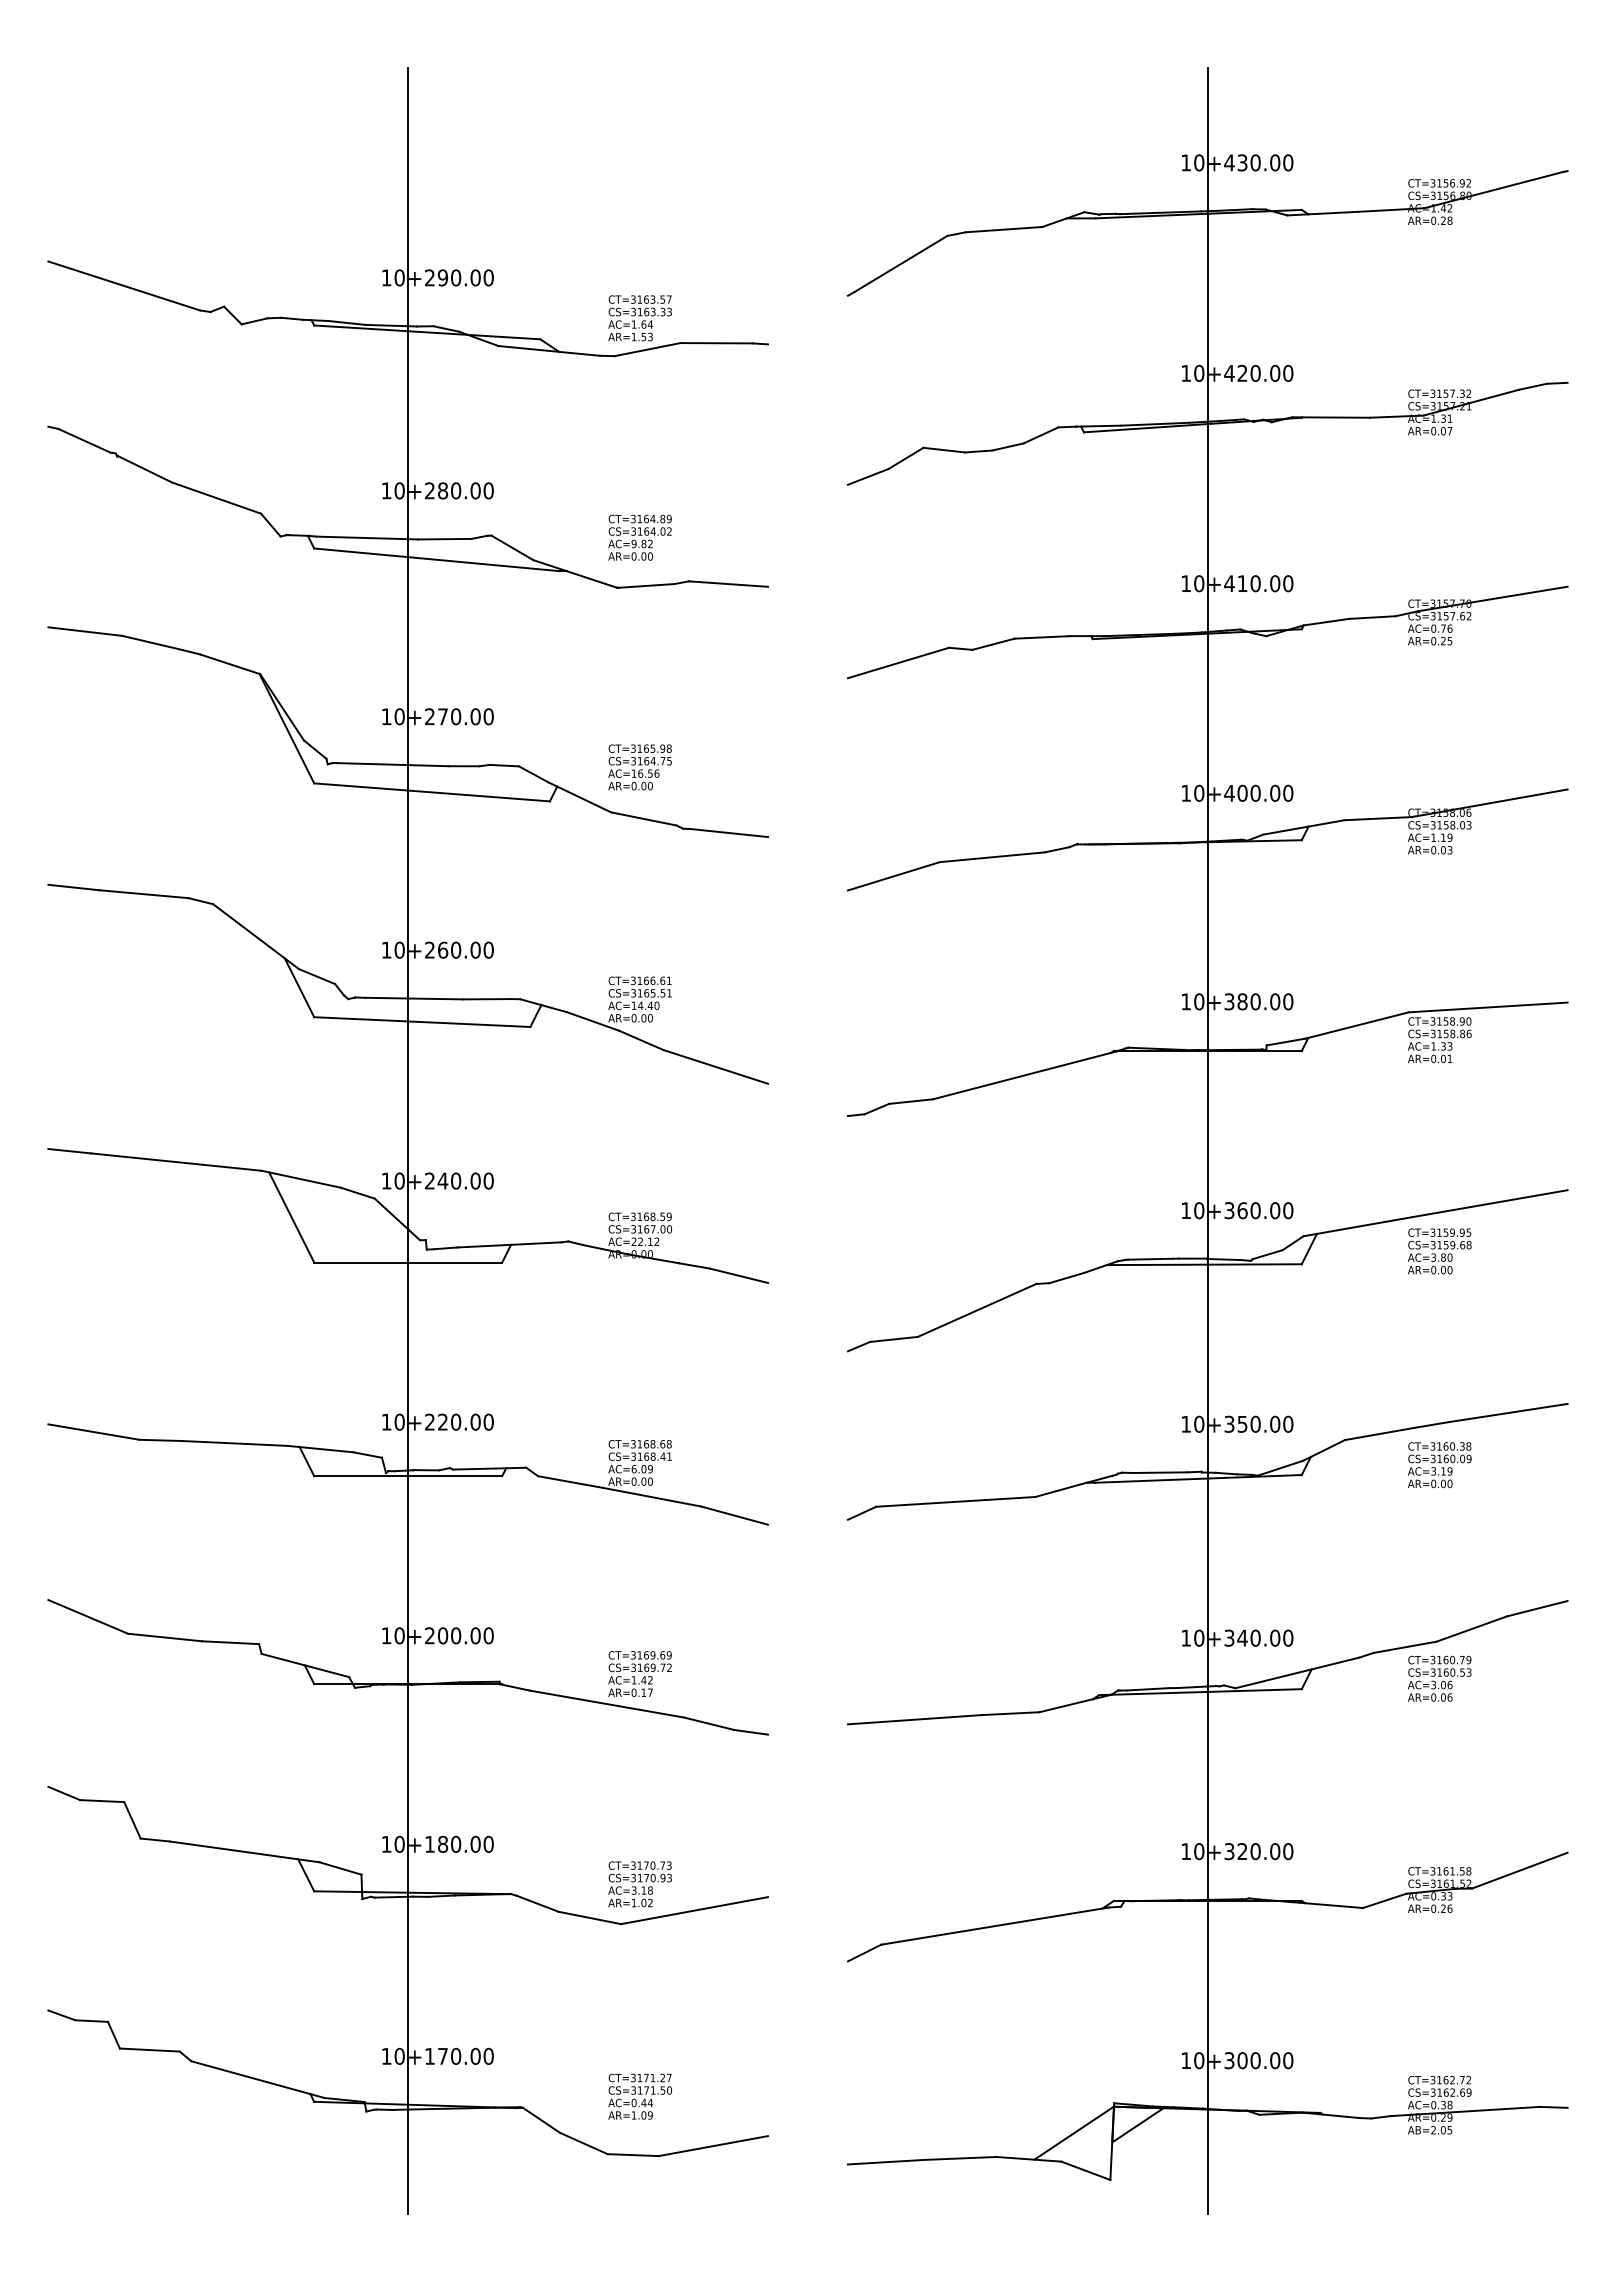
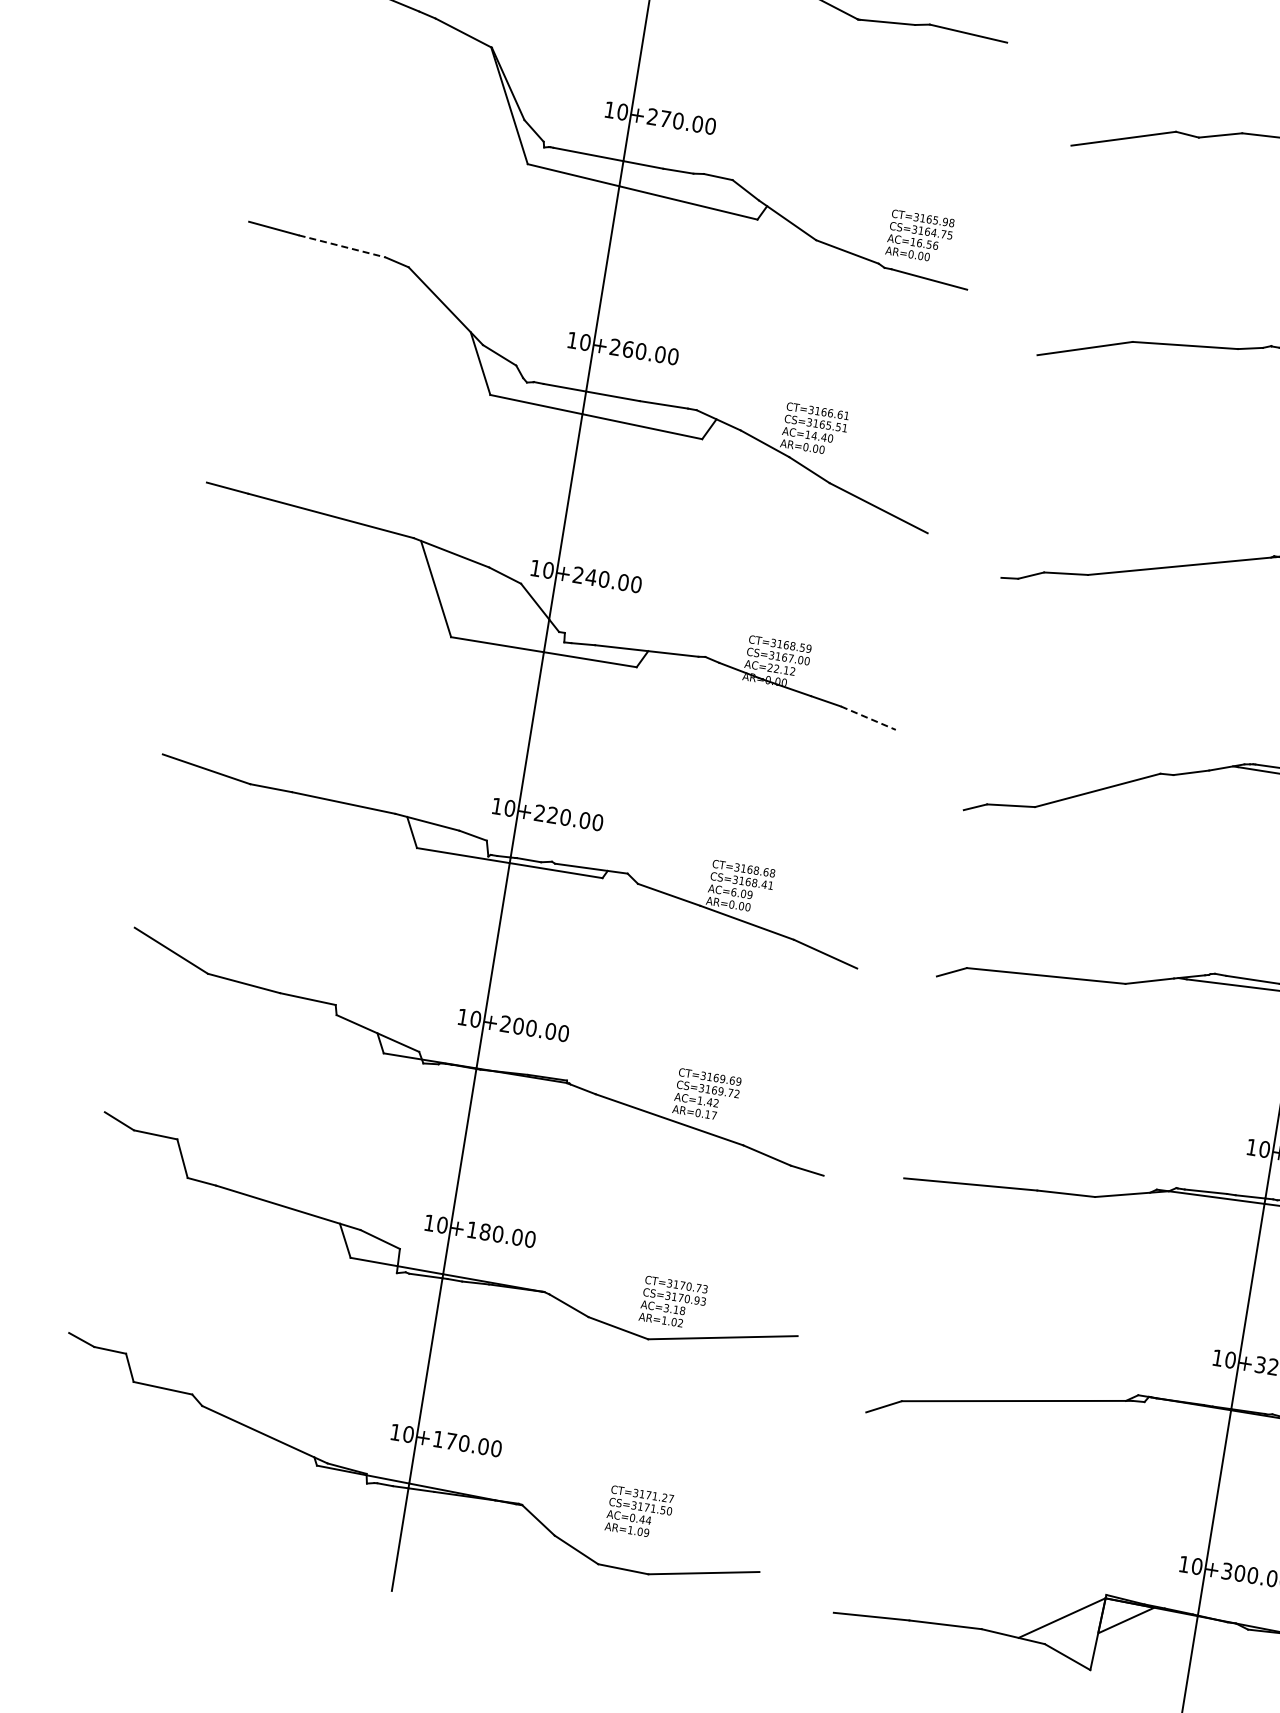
text: (639, 767) -> (919, 236), moved
line: (144, 894) -> (342, 246), solid -> dashed
line: (739, 1275) -> (868, 717), solid -> dashed

